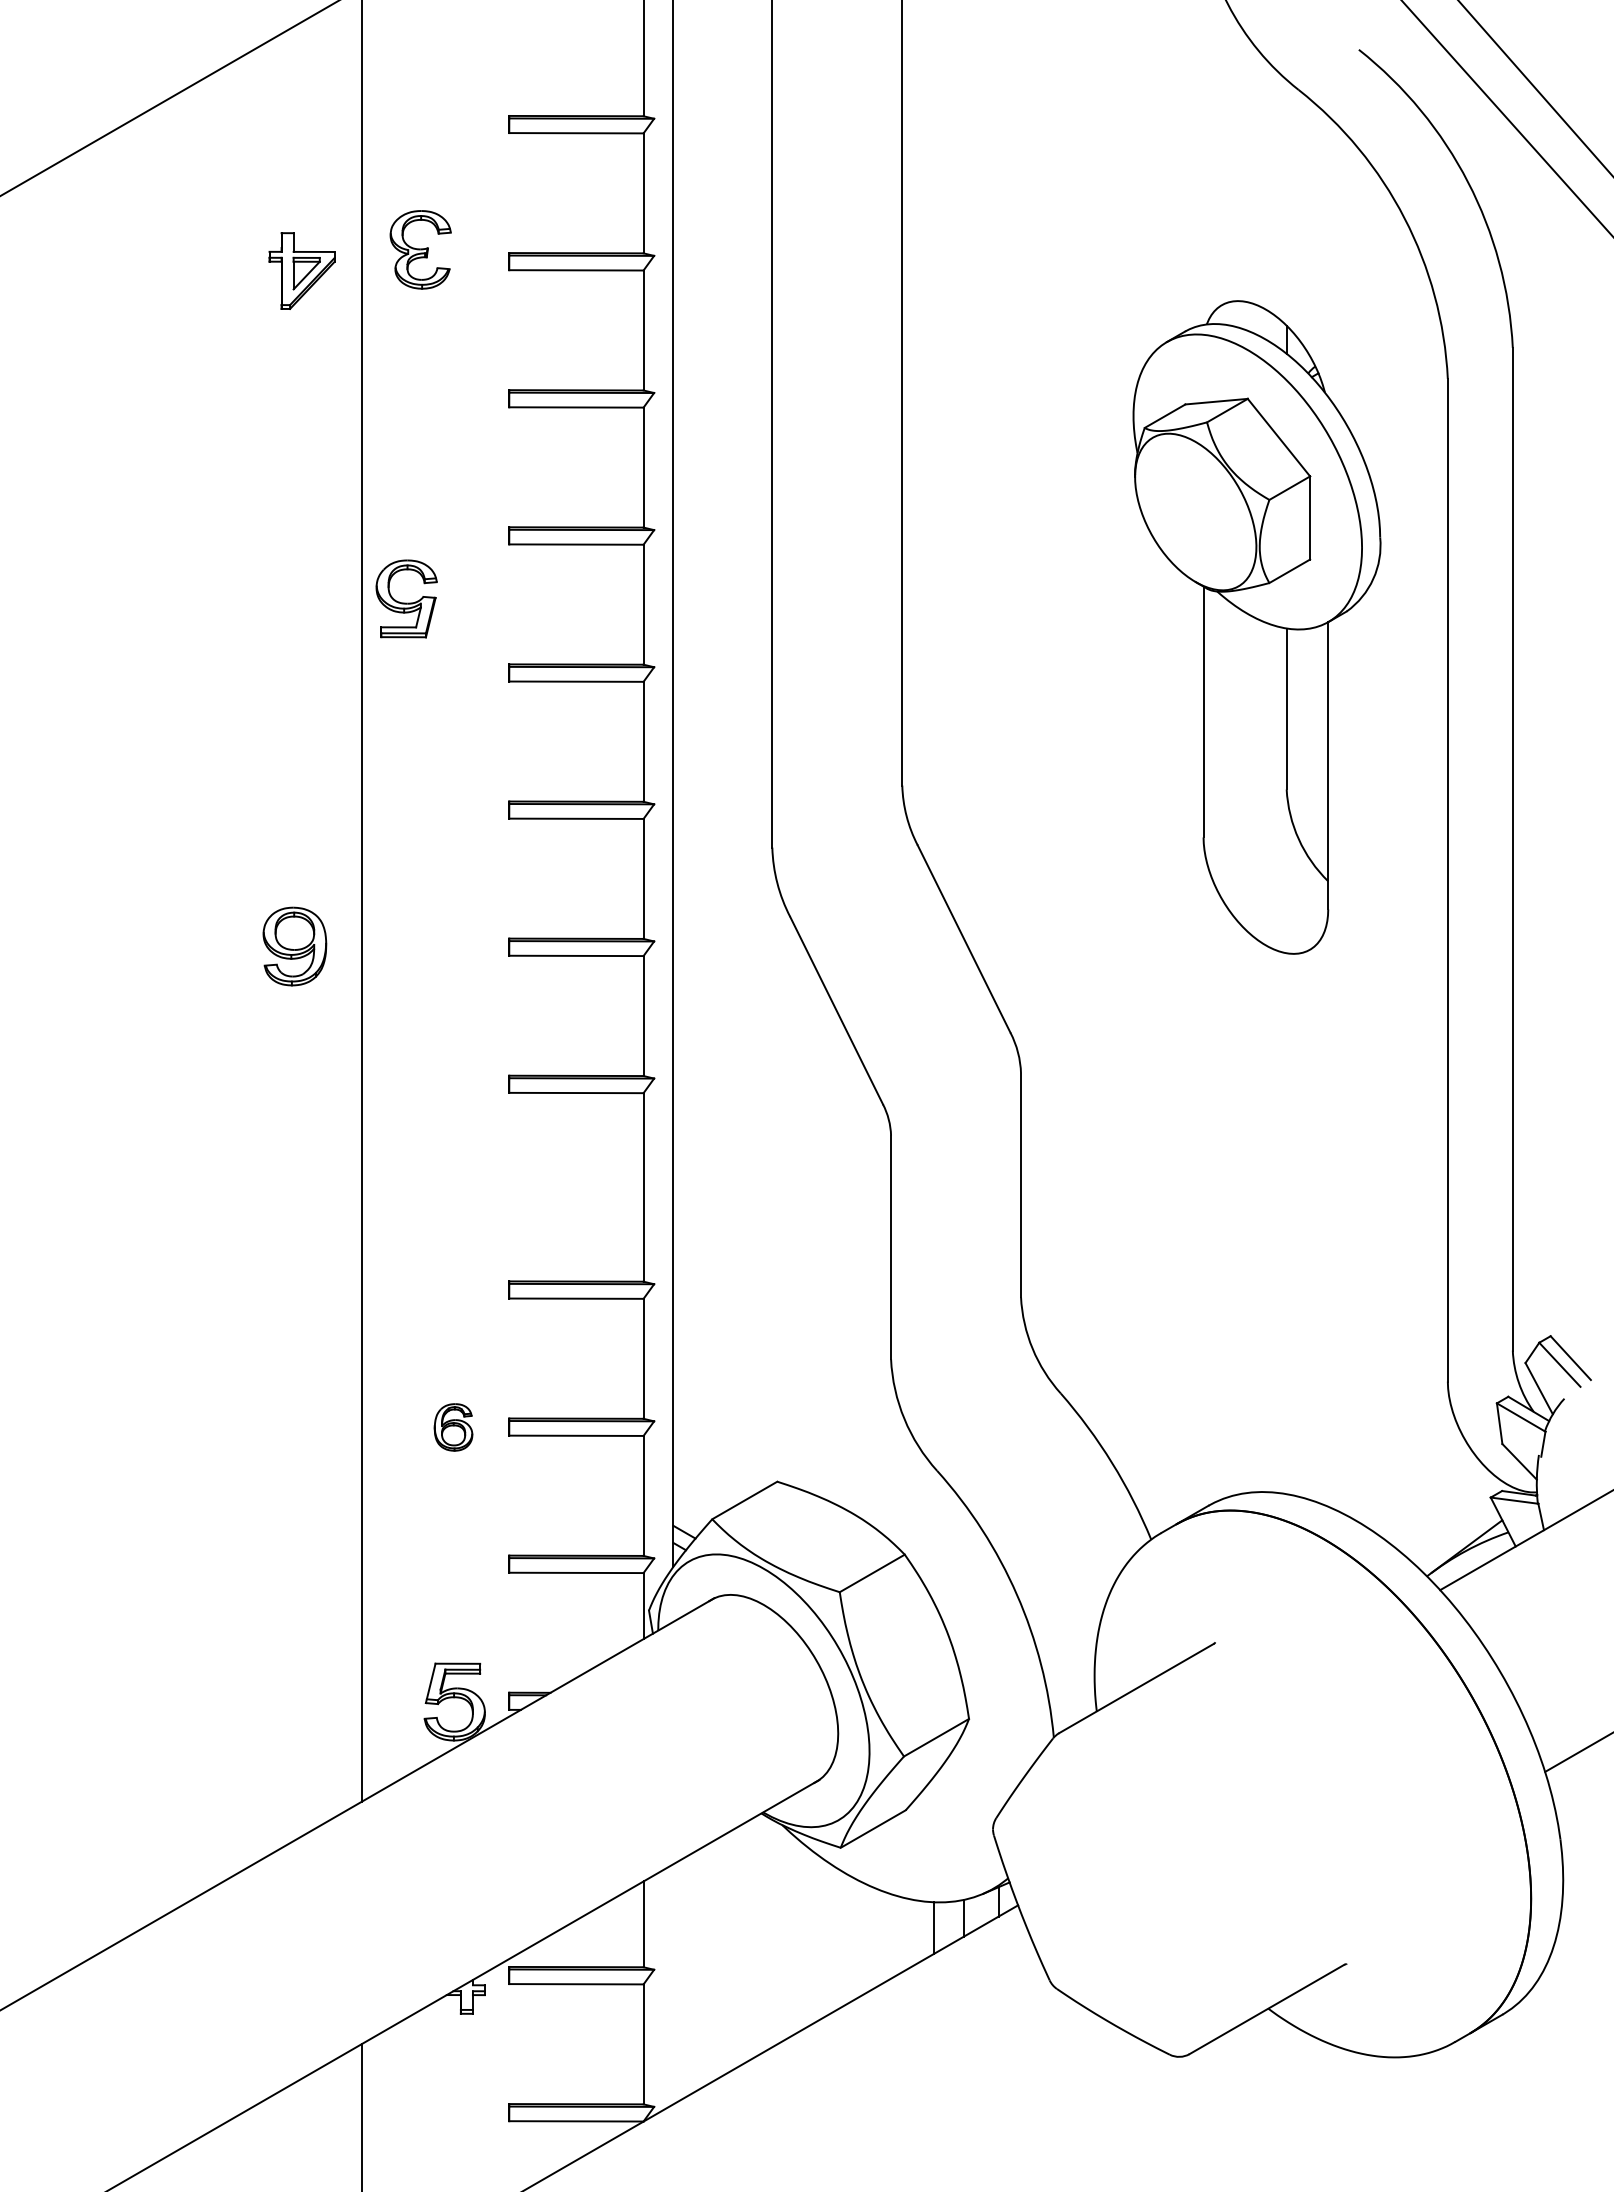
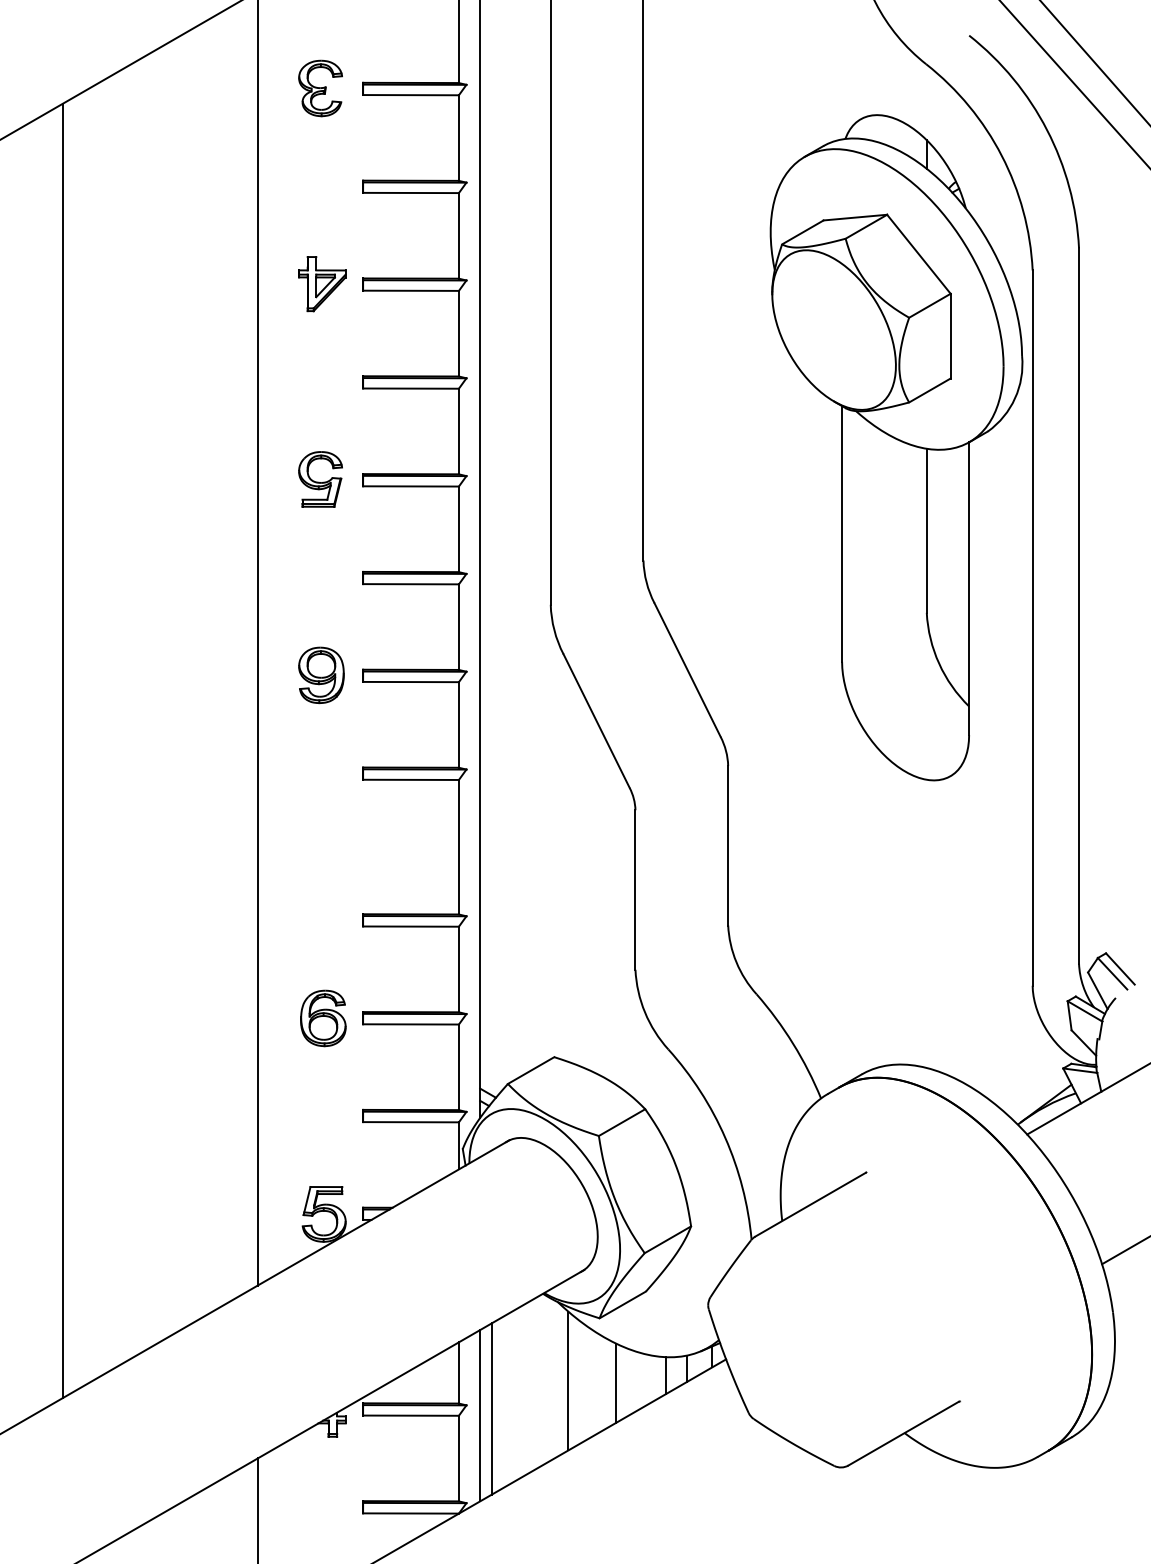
part: (420, 249) -> (320, 88), moved
part: (301, 270) -> (321, 283), moved
part: (406, 598) -> (320, 479), moved
part: (1256, 627) -> (896, 447), size x1.43
part: (294, 946) -> (321, 675), moved
line: (88, 1052) -> (62, 750), added
part: (453, 1427) -> (323, 1018), size x1.67
line: (797, 1935) -> (568, 1380), added
line: (864, 1938) -> (616, 1383), added
line: (689, 1974) -> (491, 1408), added
line: (673, 1984) -> (480, 1415), added

